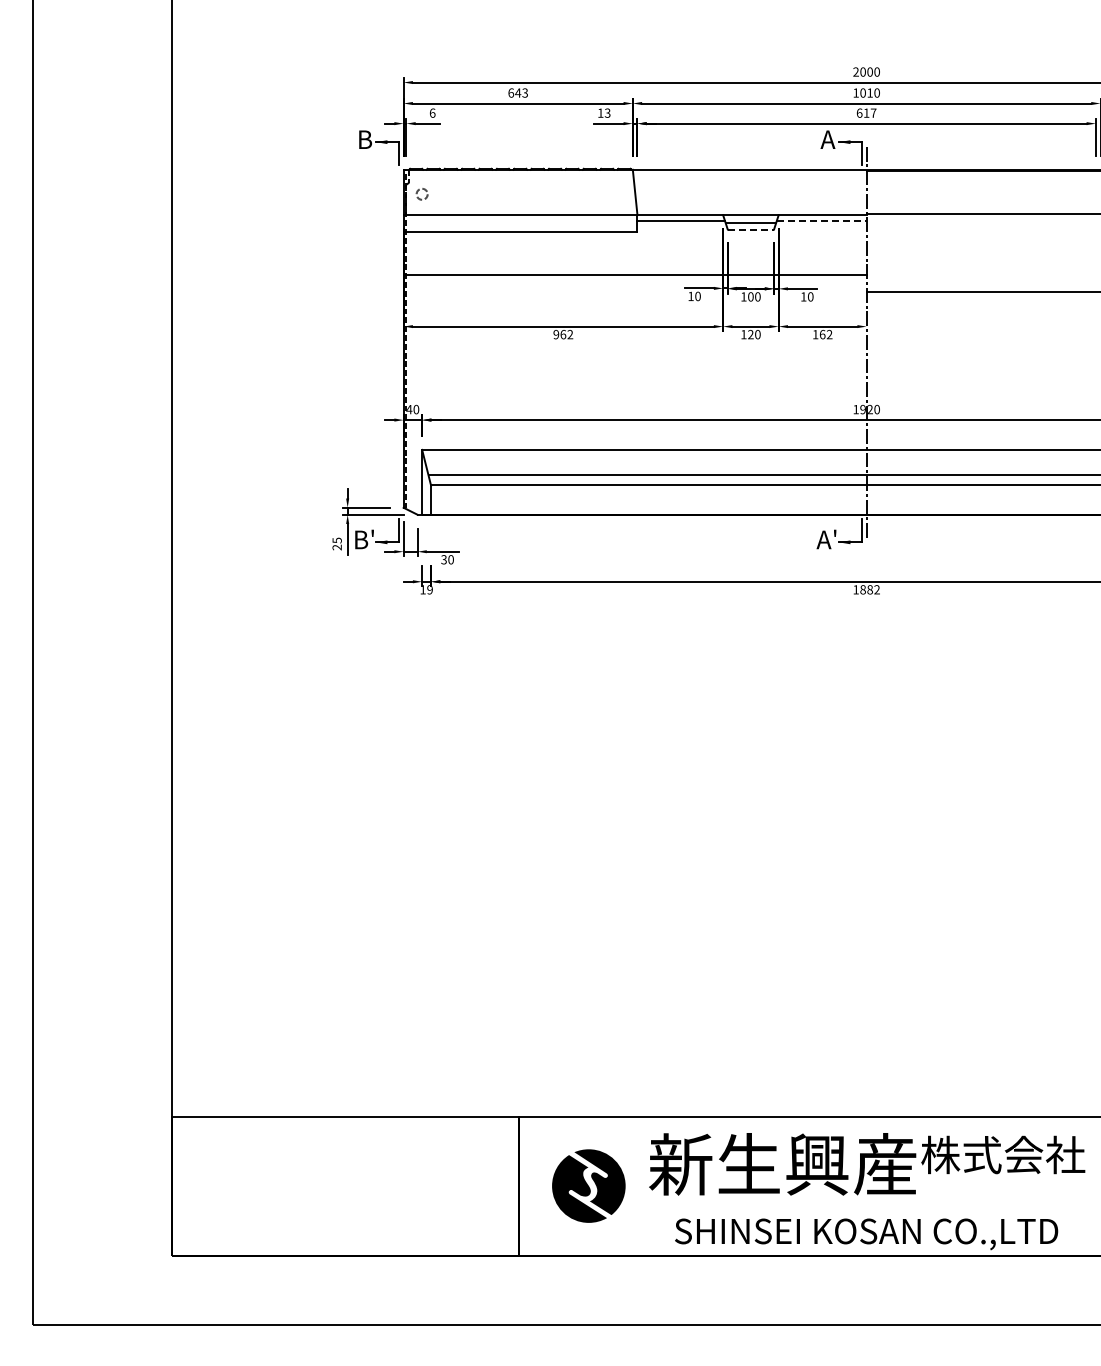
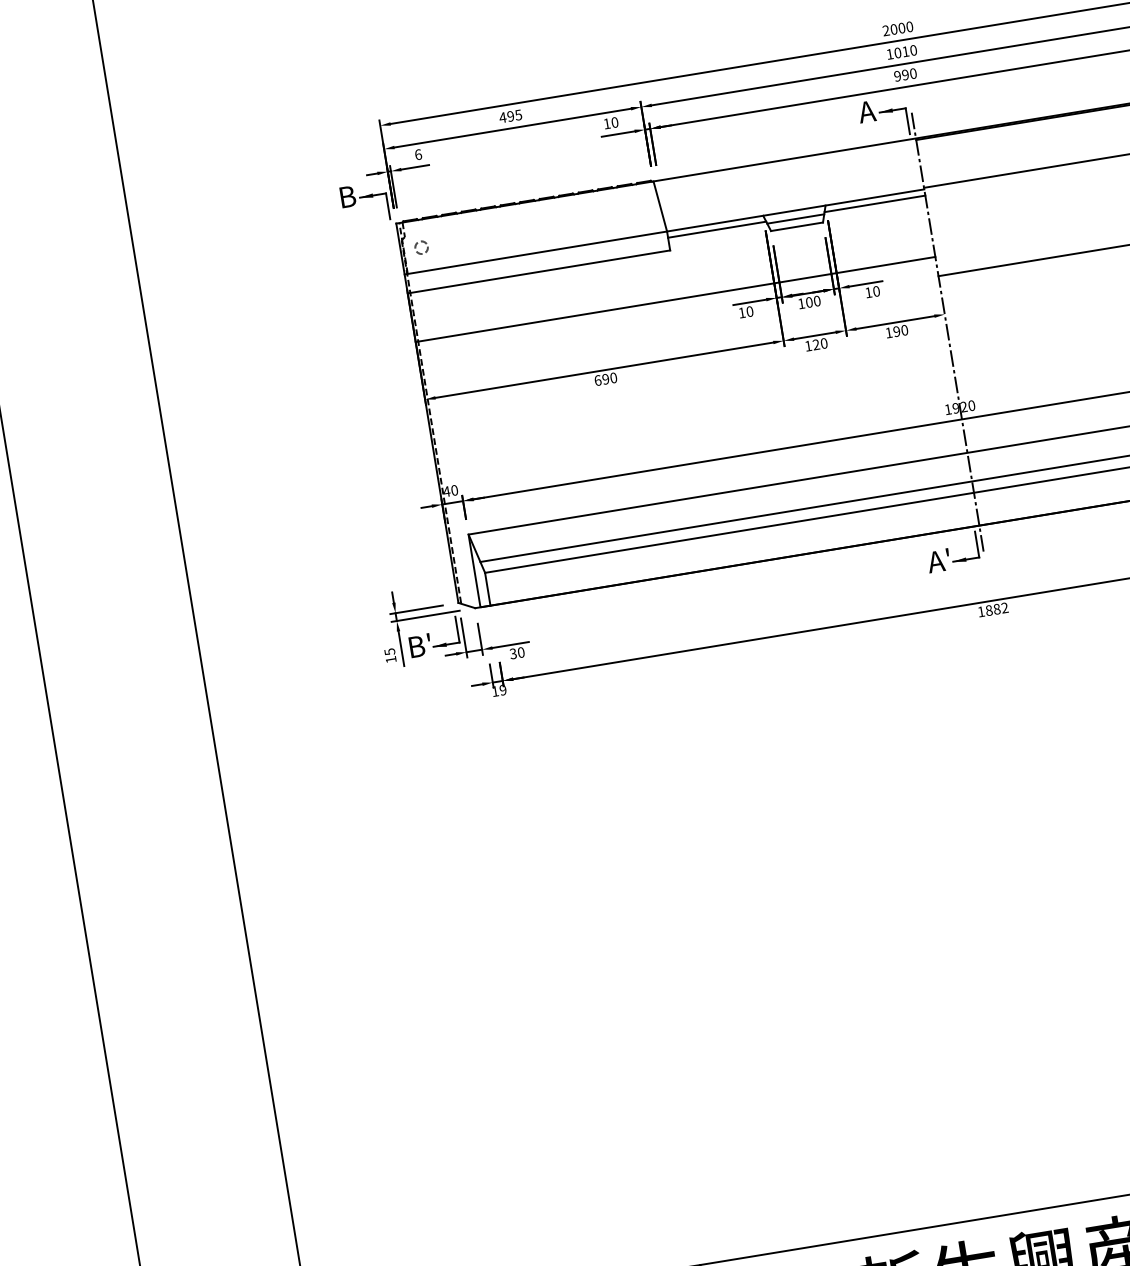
text: (517, 92) -> (509, 115), 643 -> 495
text: (607, 112) -> (614, 121), 13 -> 10
text: (866, 112) -> (905, 74), 617 -> 990
line: (821, 220) -> (874, 203), dashed -> solid
line: (751, 229) -> (797, 226), dashed -> solid
text: (563, 334) -> (605, 379), 962 -> 690
text: (825, 334) -> (900, 330), 162 -> 190
text: (336, 547) -> (390, 659), 25 -> 15

